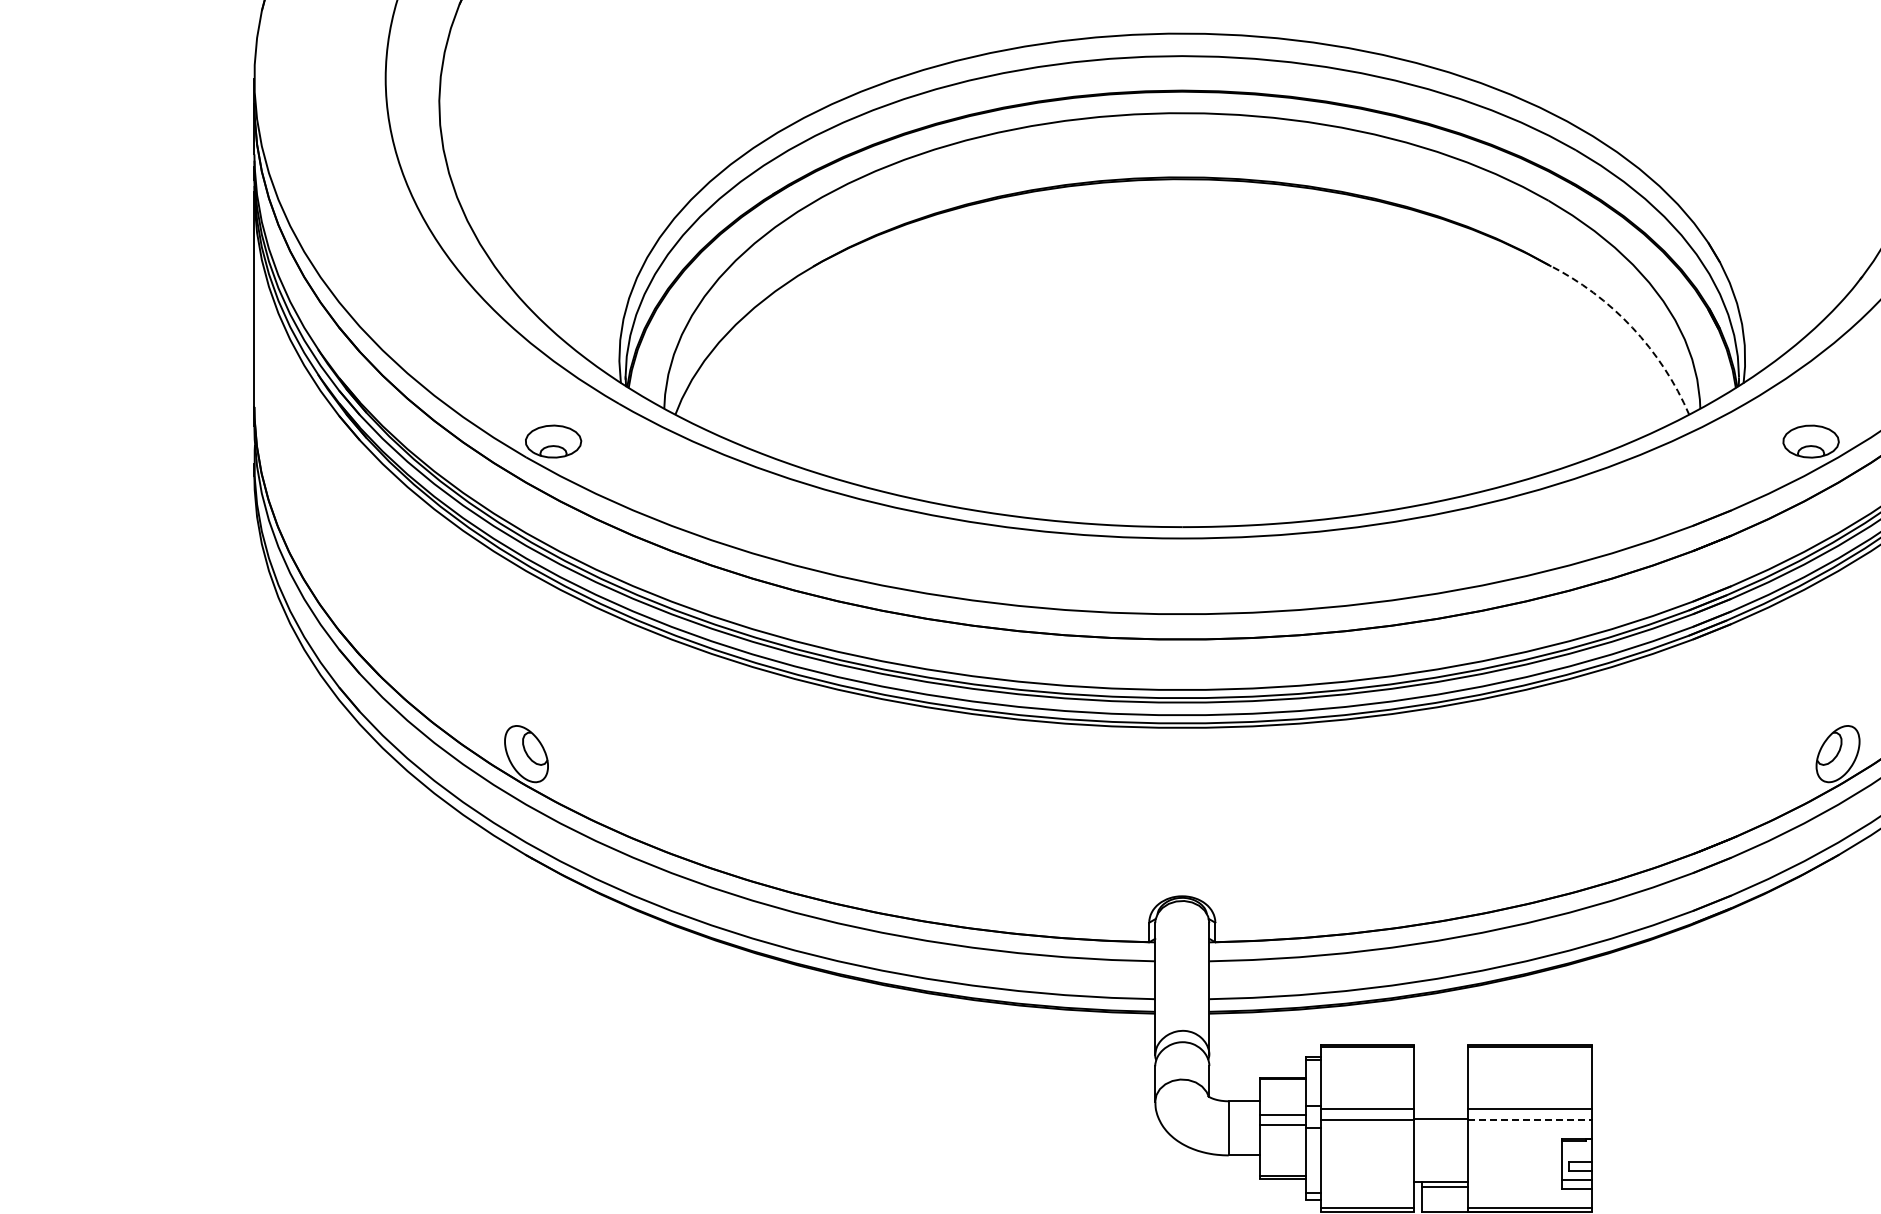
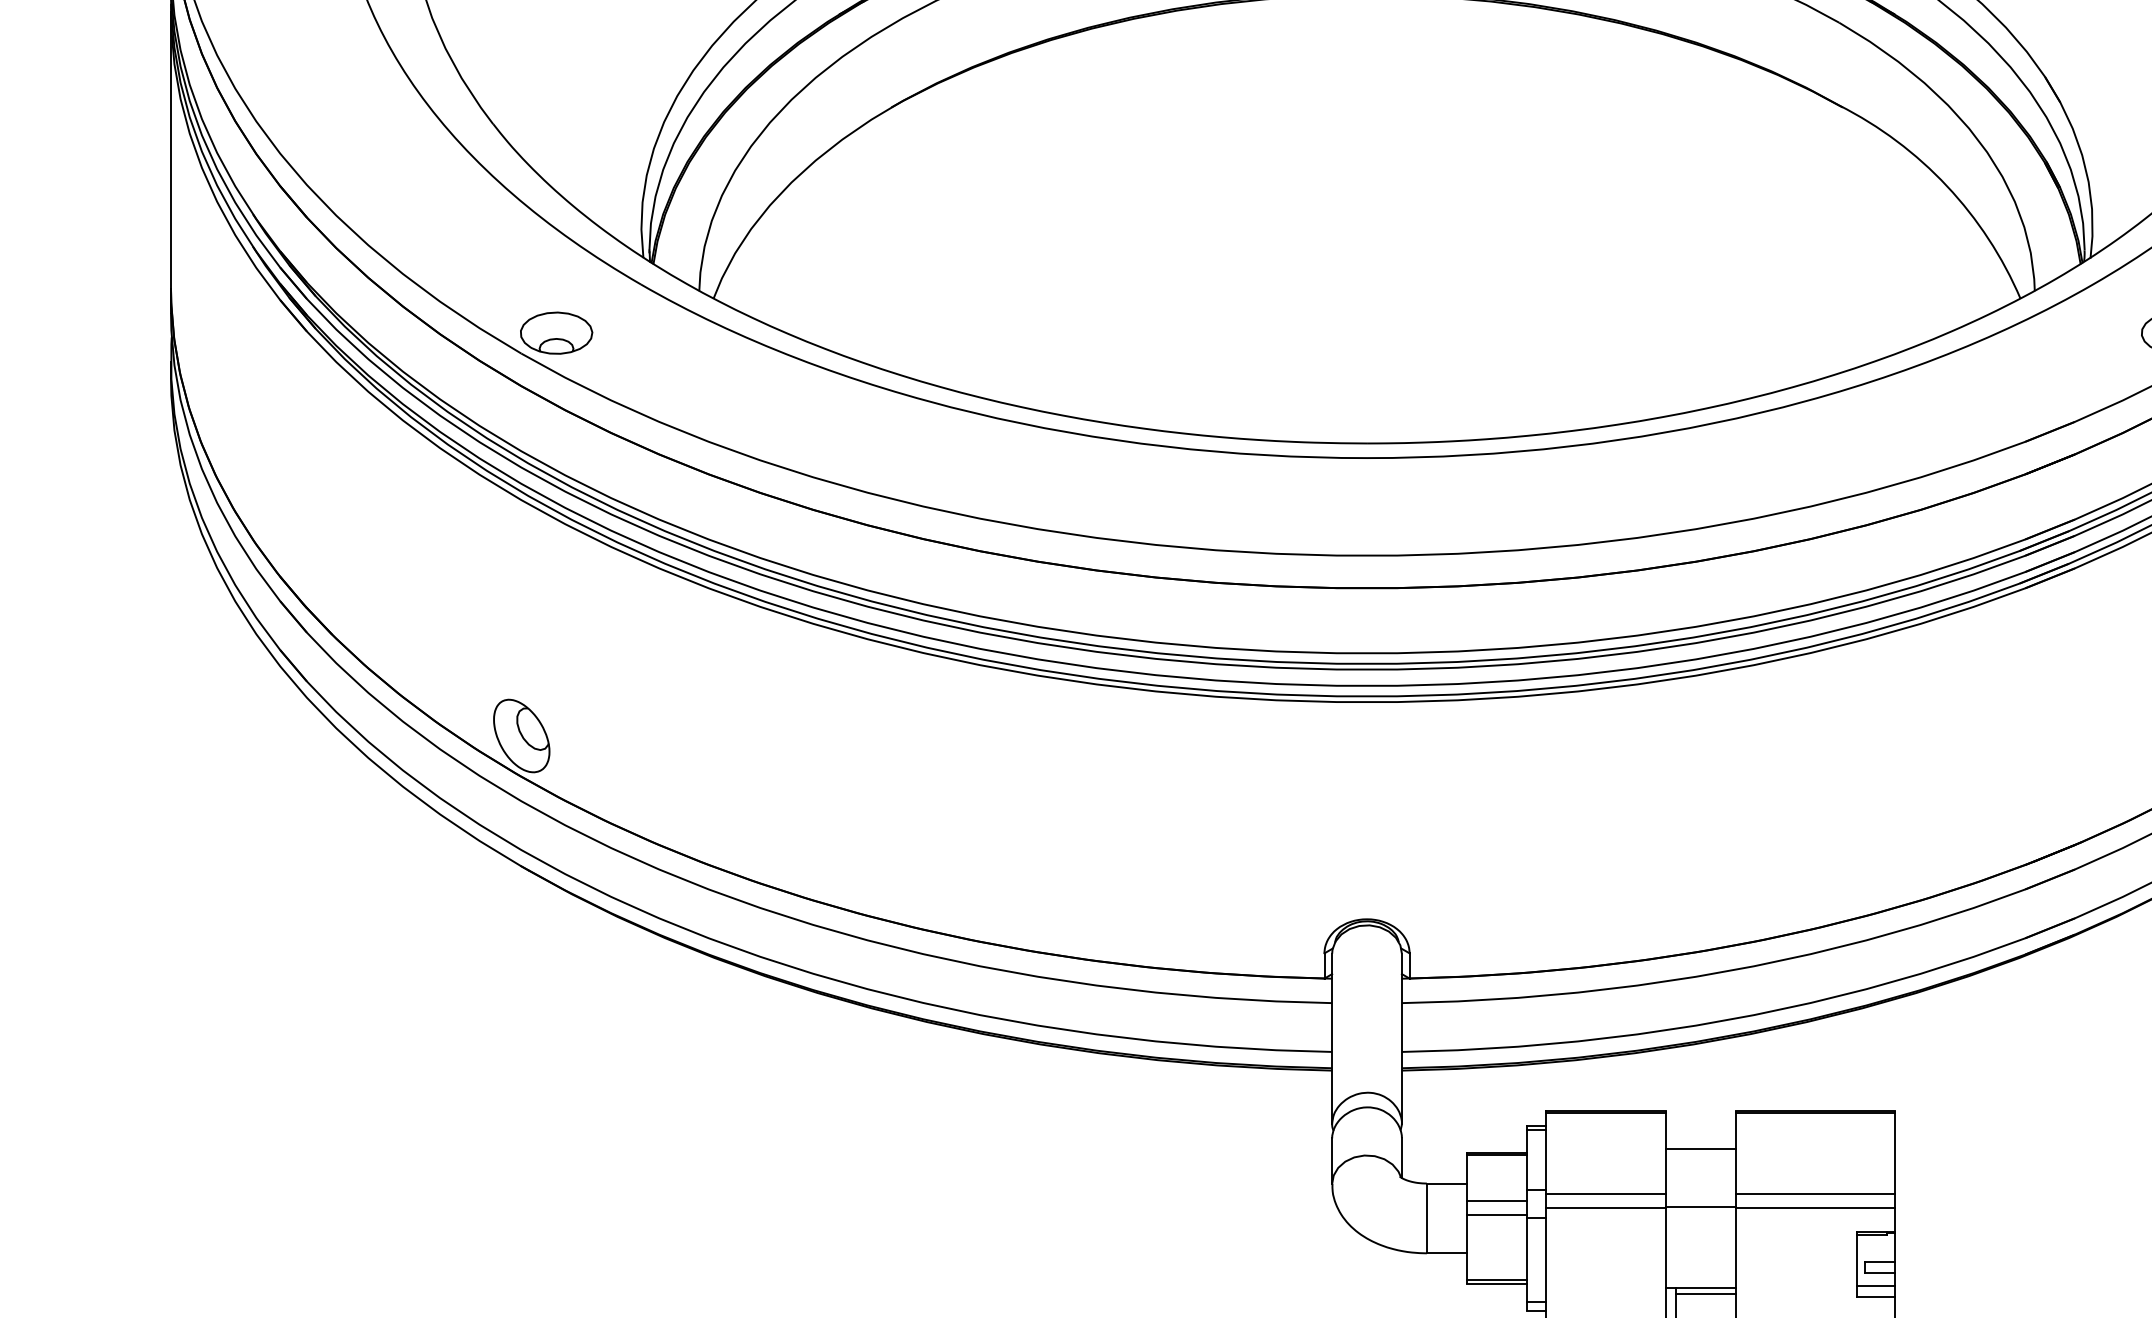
arc: (1632, 327) -> (1947, 186), dashed -> solid
line: (1441, 1074) -> (1701, 1149), added
line: (1530, 1119) -> (1815, 1207), dashed -> solid

